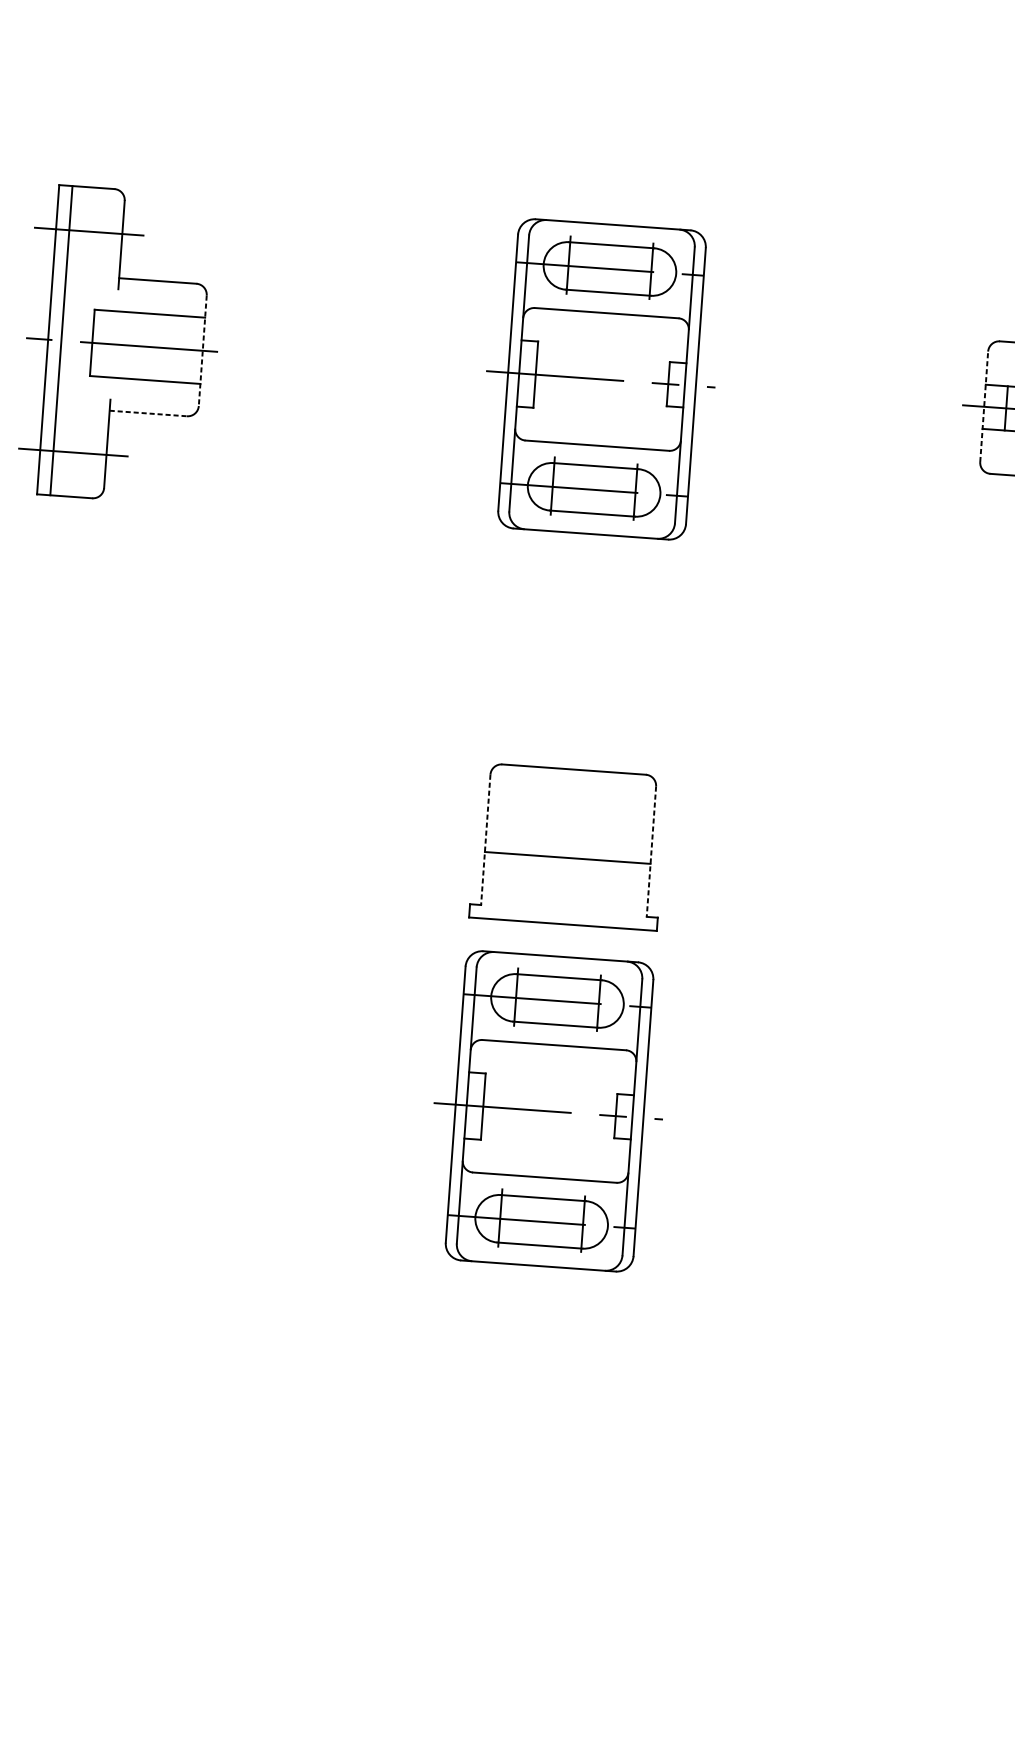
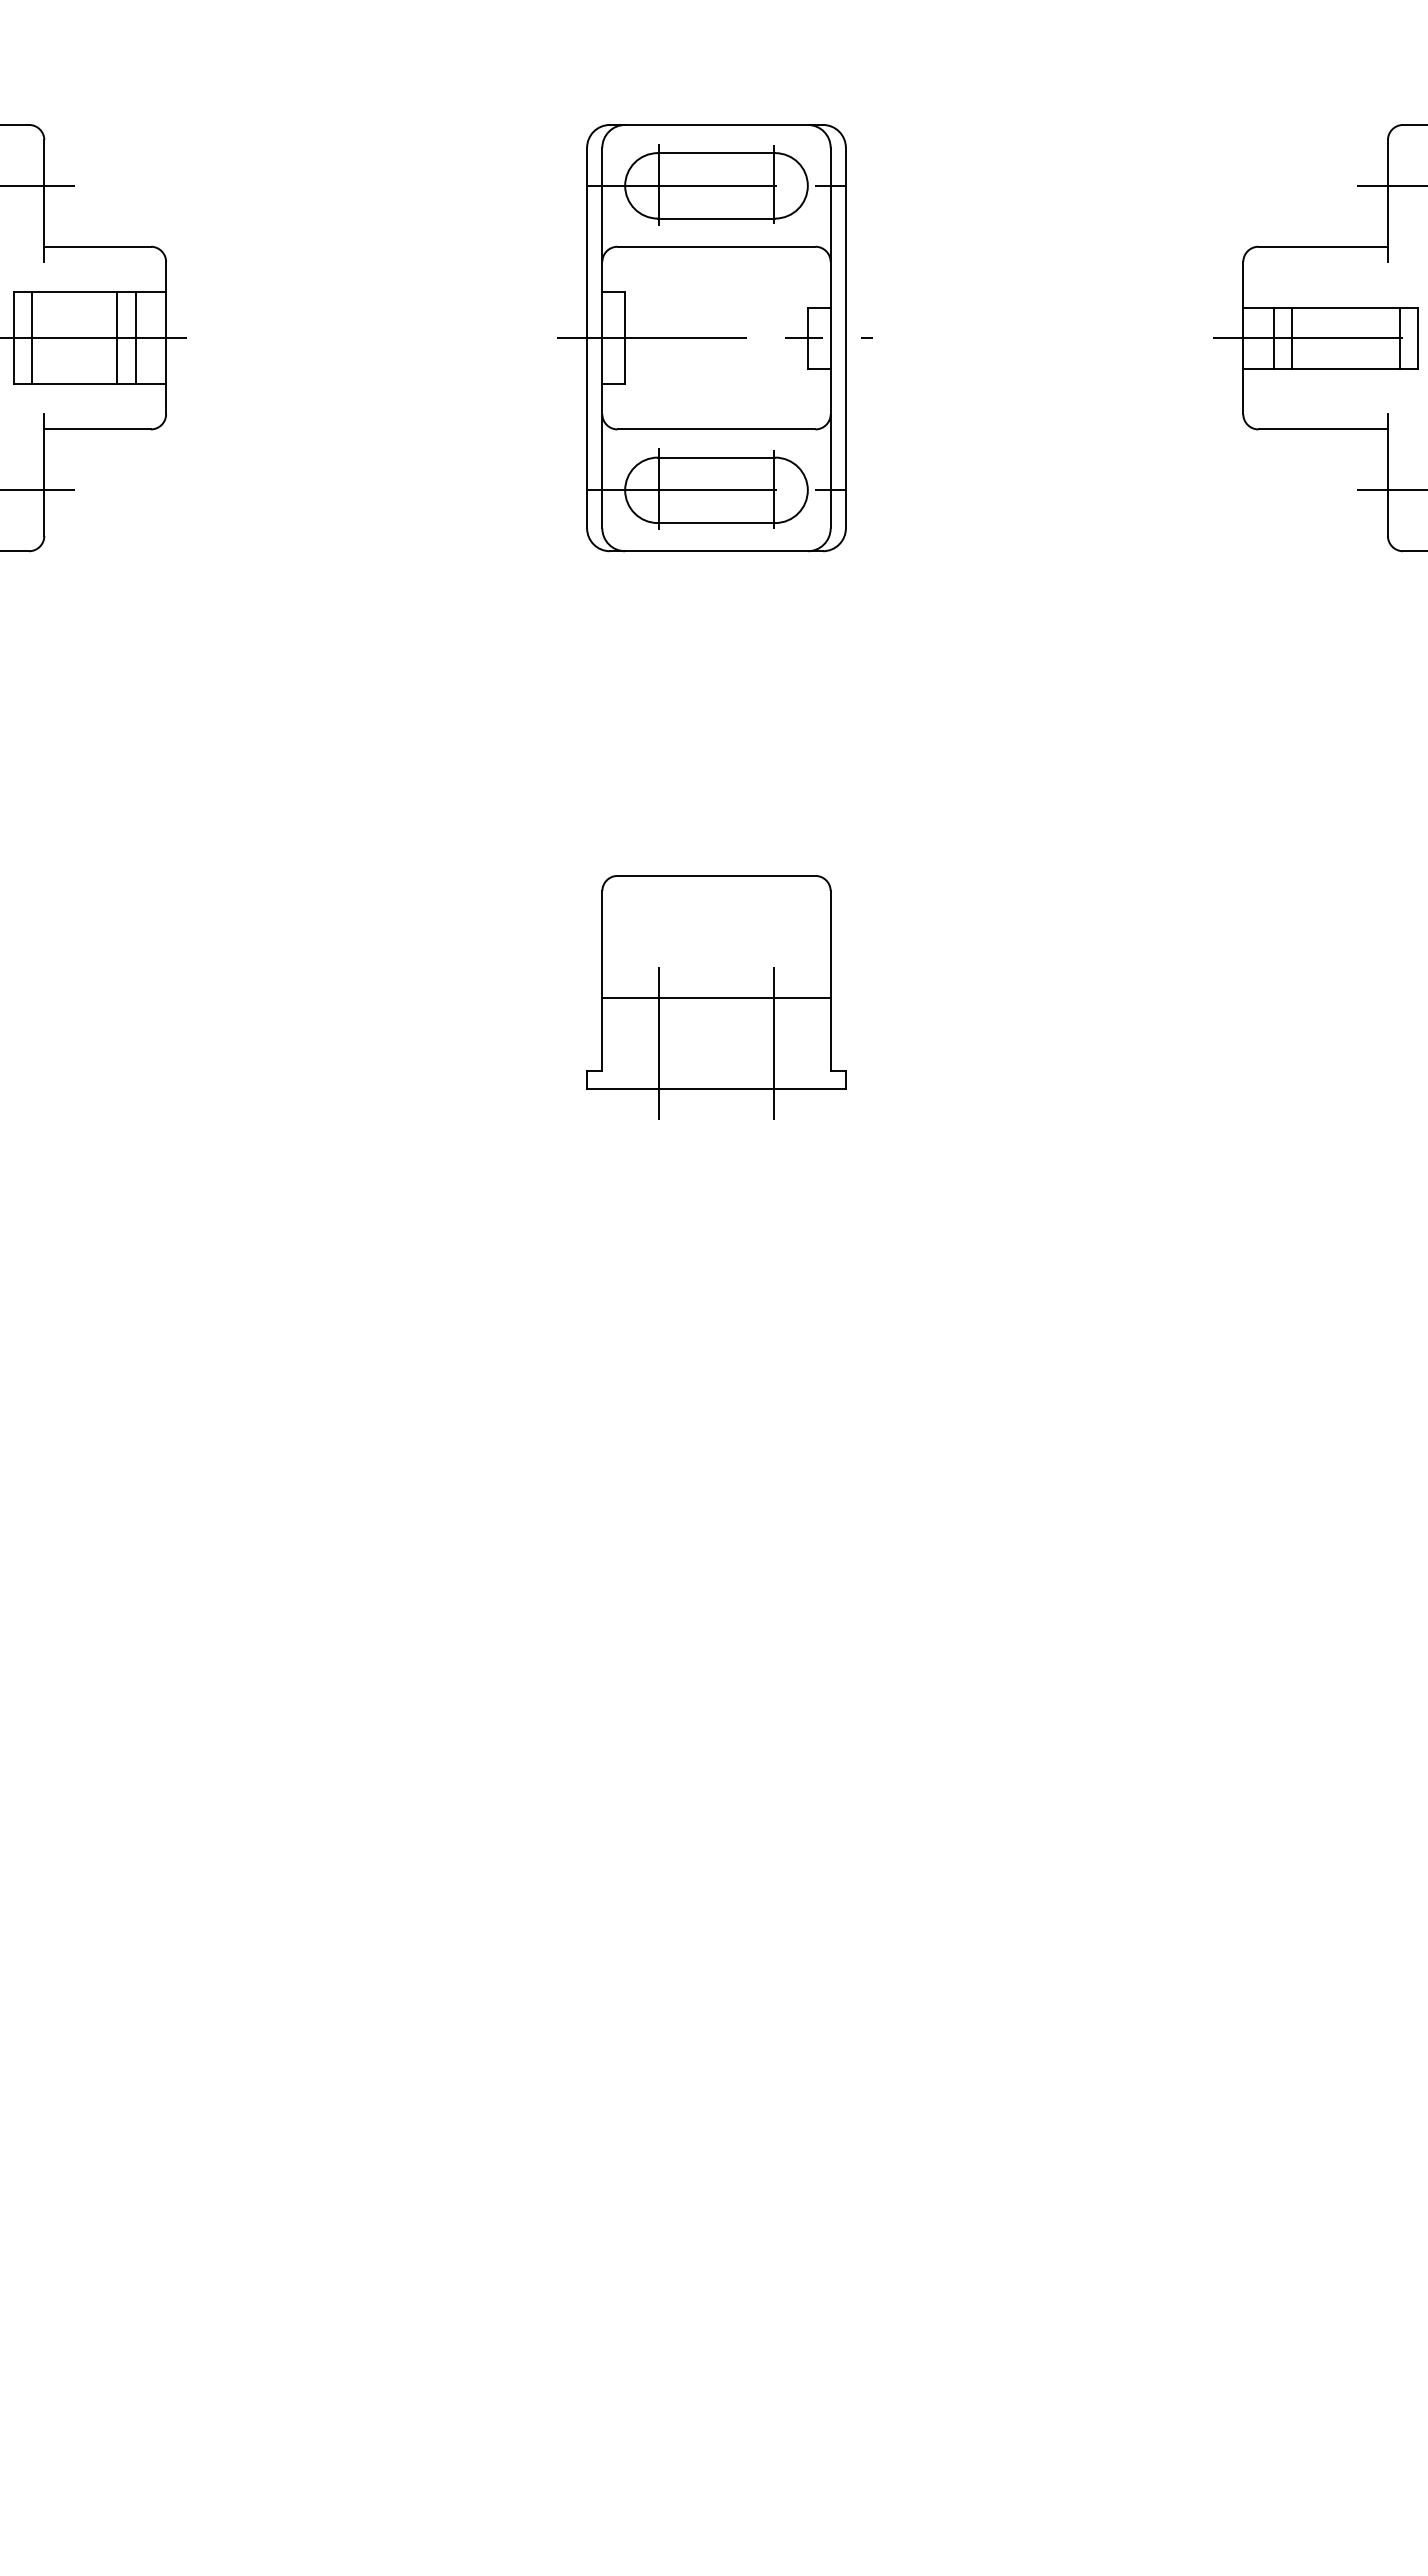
line: (105, 343) -> (32, 337), added
line: (167, 347) -> (117, 337), added
line: (180, 348) -> (135, 337), added
line: (203, 351) -> (166, 338), dashed -> solid
line: (984, 406) -> (1243, 337), dashed -> solid
line: (148, 413) -> (98, 429), dashed -> solid
line: (485, 839) -> (602, 980), dashed -> solid
line: (651, 851) -> (830, 980), dashed -> solid
line: (524, 888) -> (659, 1043), added
line: (606, 894) -> (773, 1043), added
part: (548, 1111) -> (714, 1347), removed

